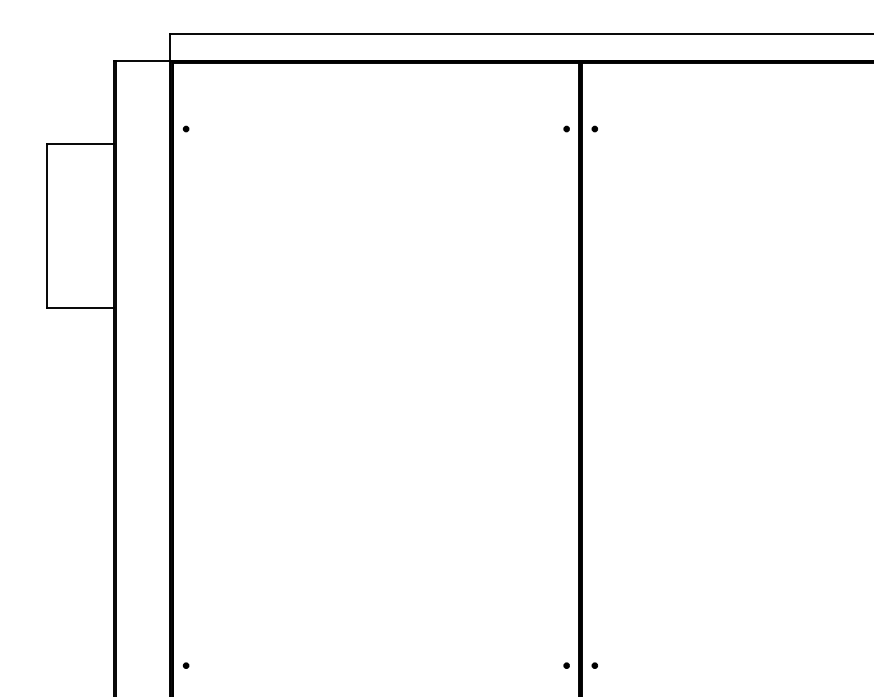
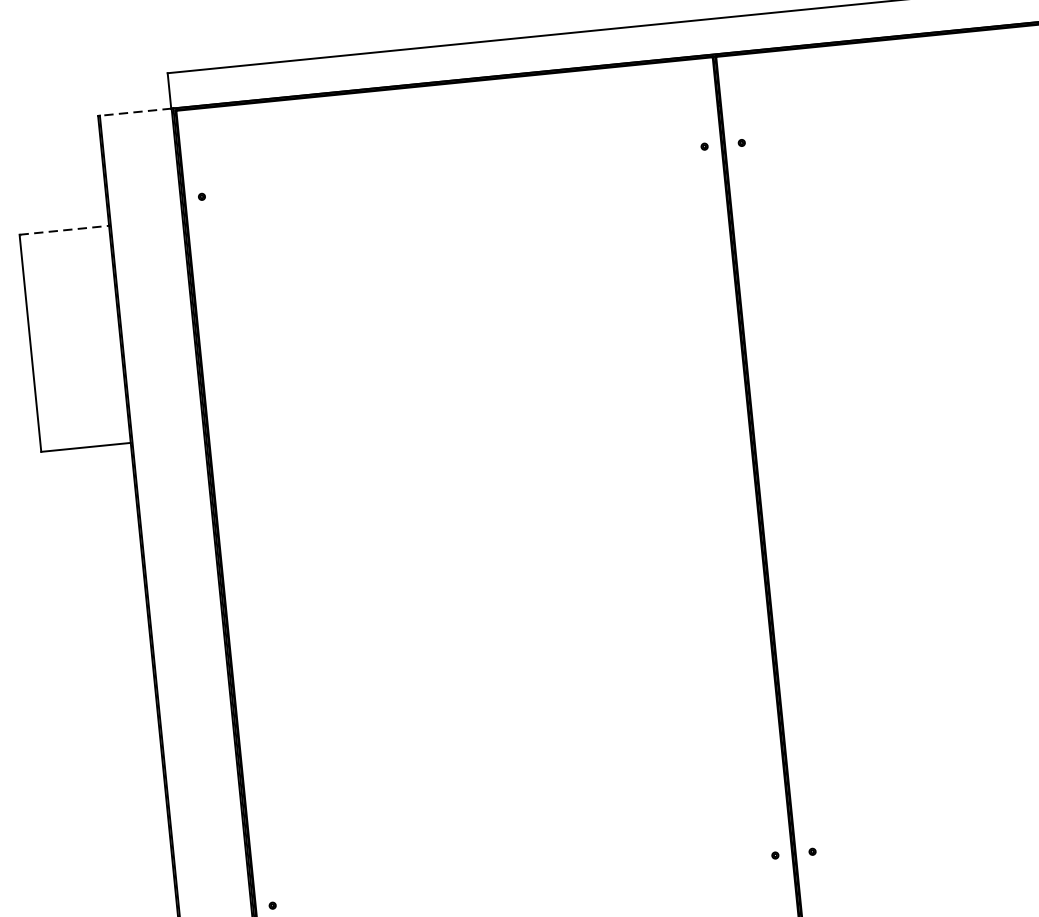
line: (142, 60) -> (135, 112), solid -> dashed
line: (80, 143) -> (64, 229), solid -> dashed

